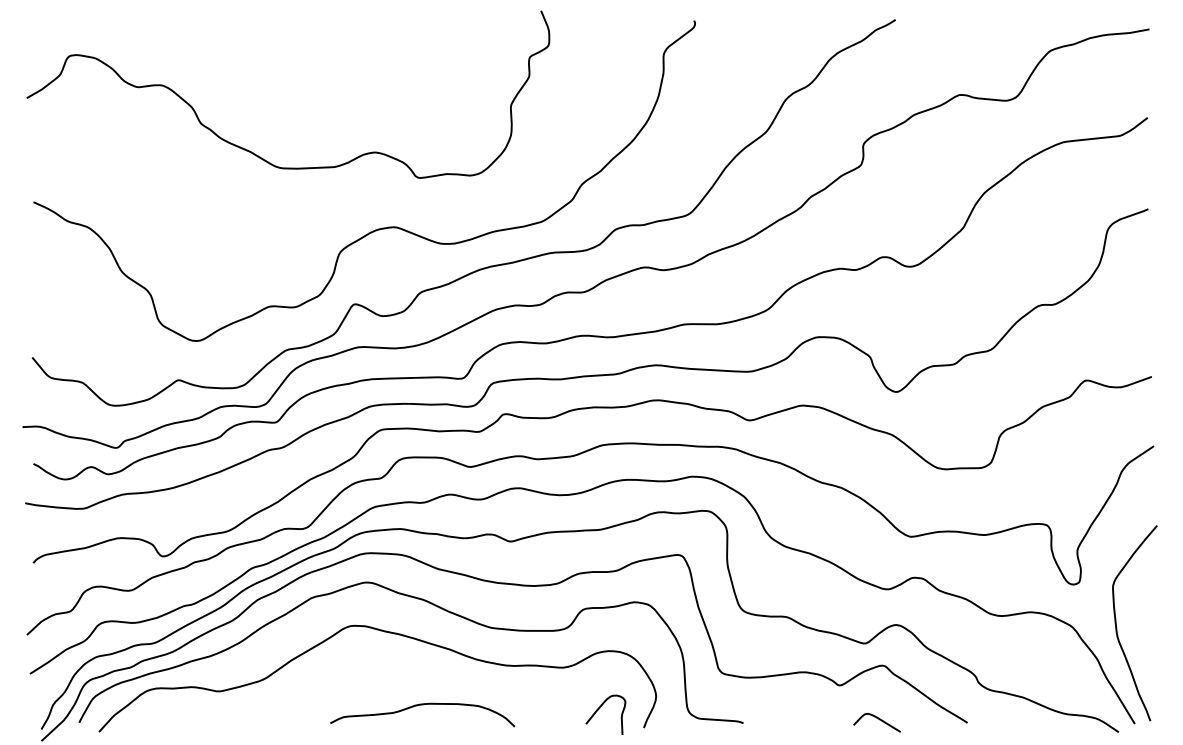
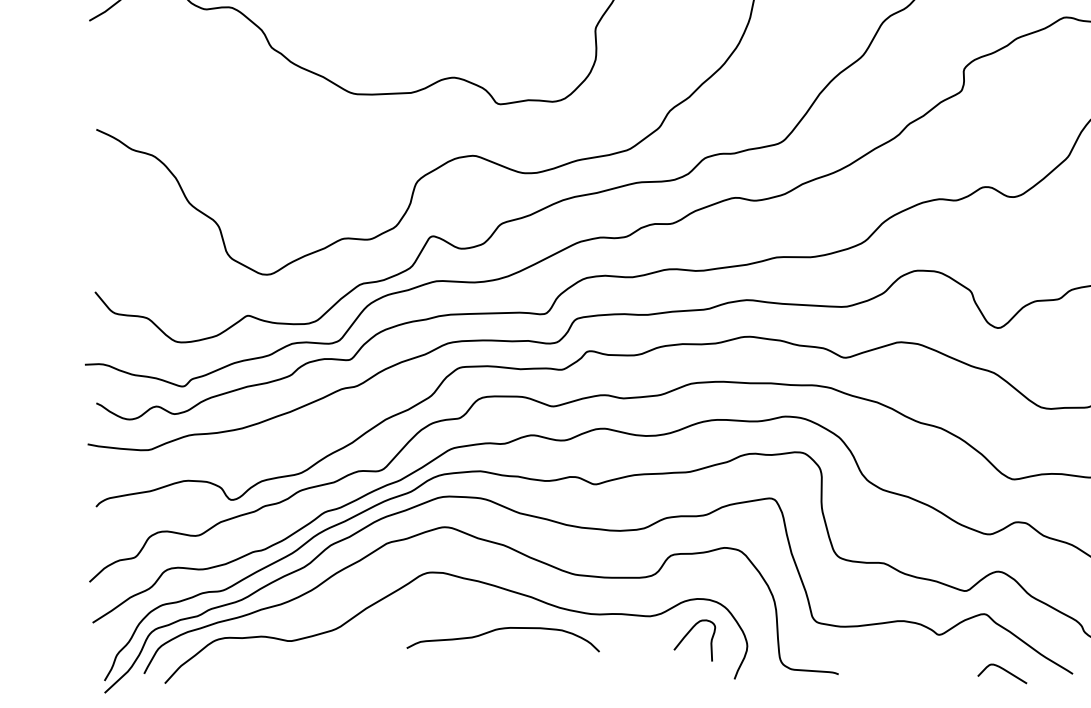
curve: (422, 705) -> (503, 629), moved
curve: (600, 708) -> (689, 633), moved
curve: (878, 719) -> (1003, 670), moved

